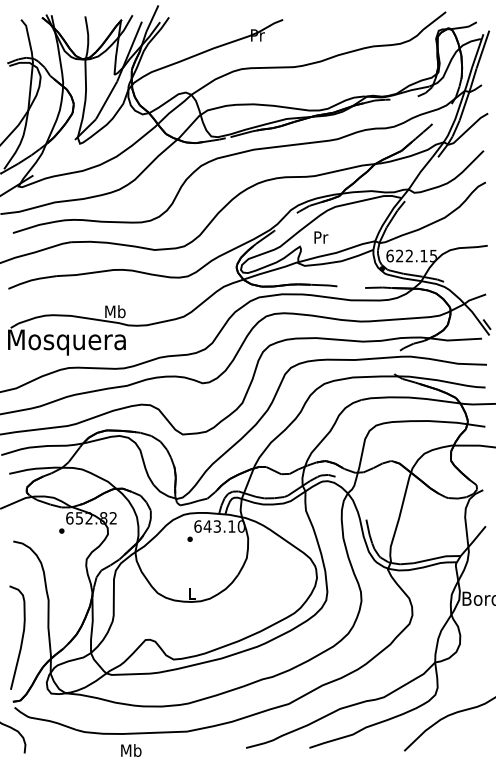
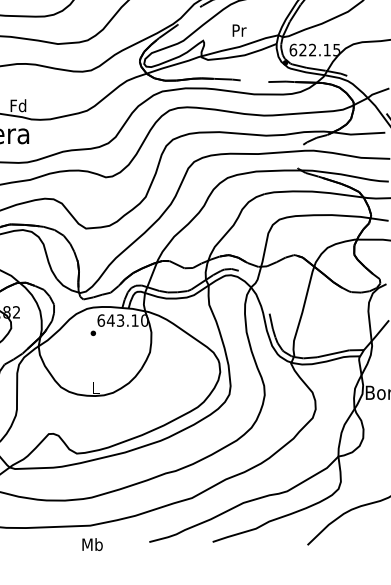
text: (321, 237) -> (239, 30), moved
text: (115, 311) -> (18, 105), Mb -> Fd
text: (131, 750) -> (92, 544), moved

